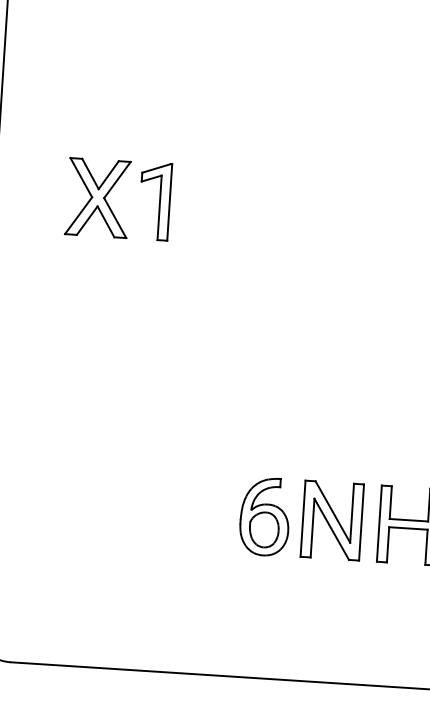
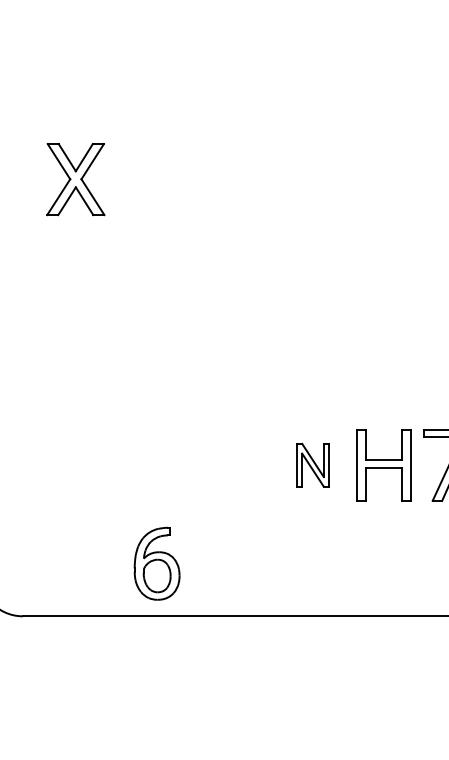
part: (154, 200) -> (128, 178), removed
part: (264, 516) -> (156, 563), moved
part: (331, 519) -> (312, 464), size x0.6

